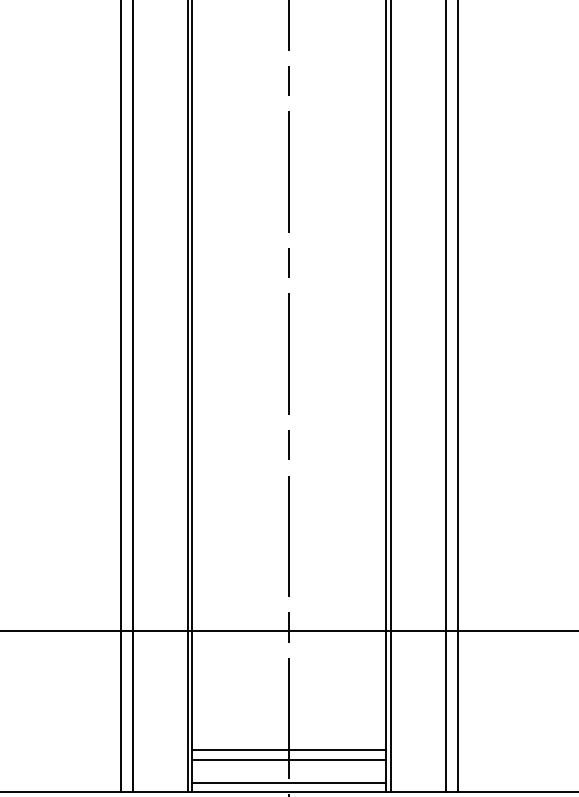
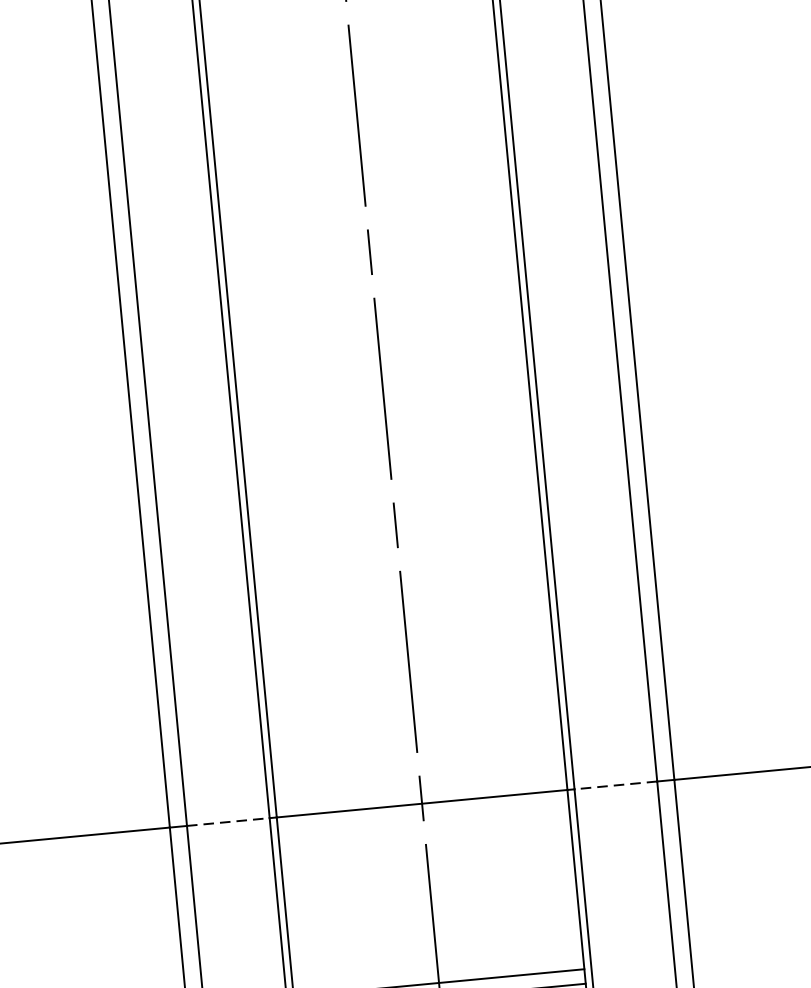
line: (160, 630) -> (228, 821), solid -> dashed
line: (418, 630) -> (615, 784), solid -> dashed

